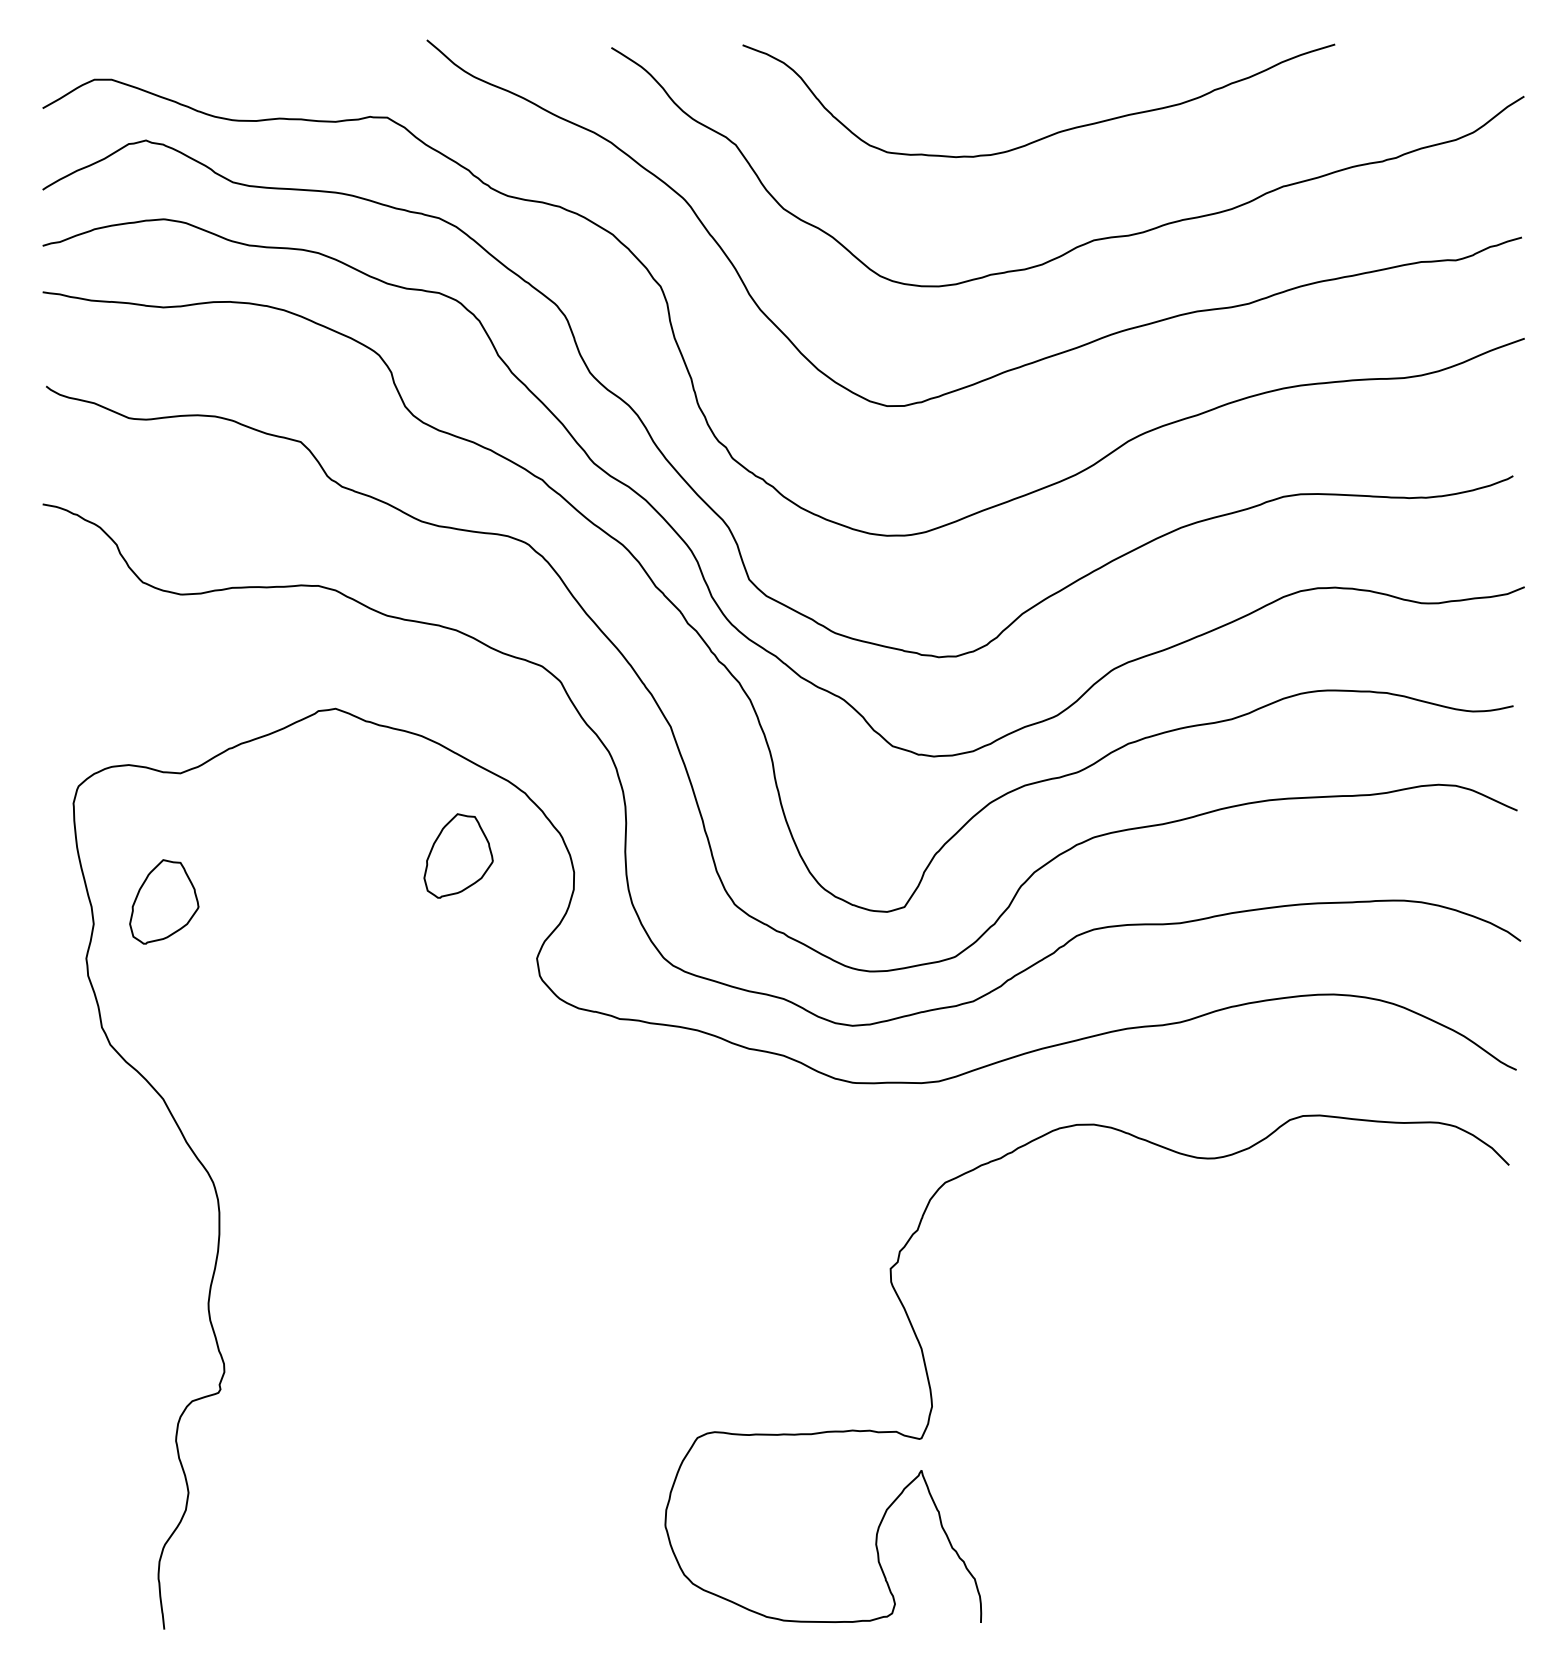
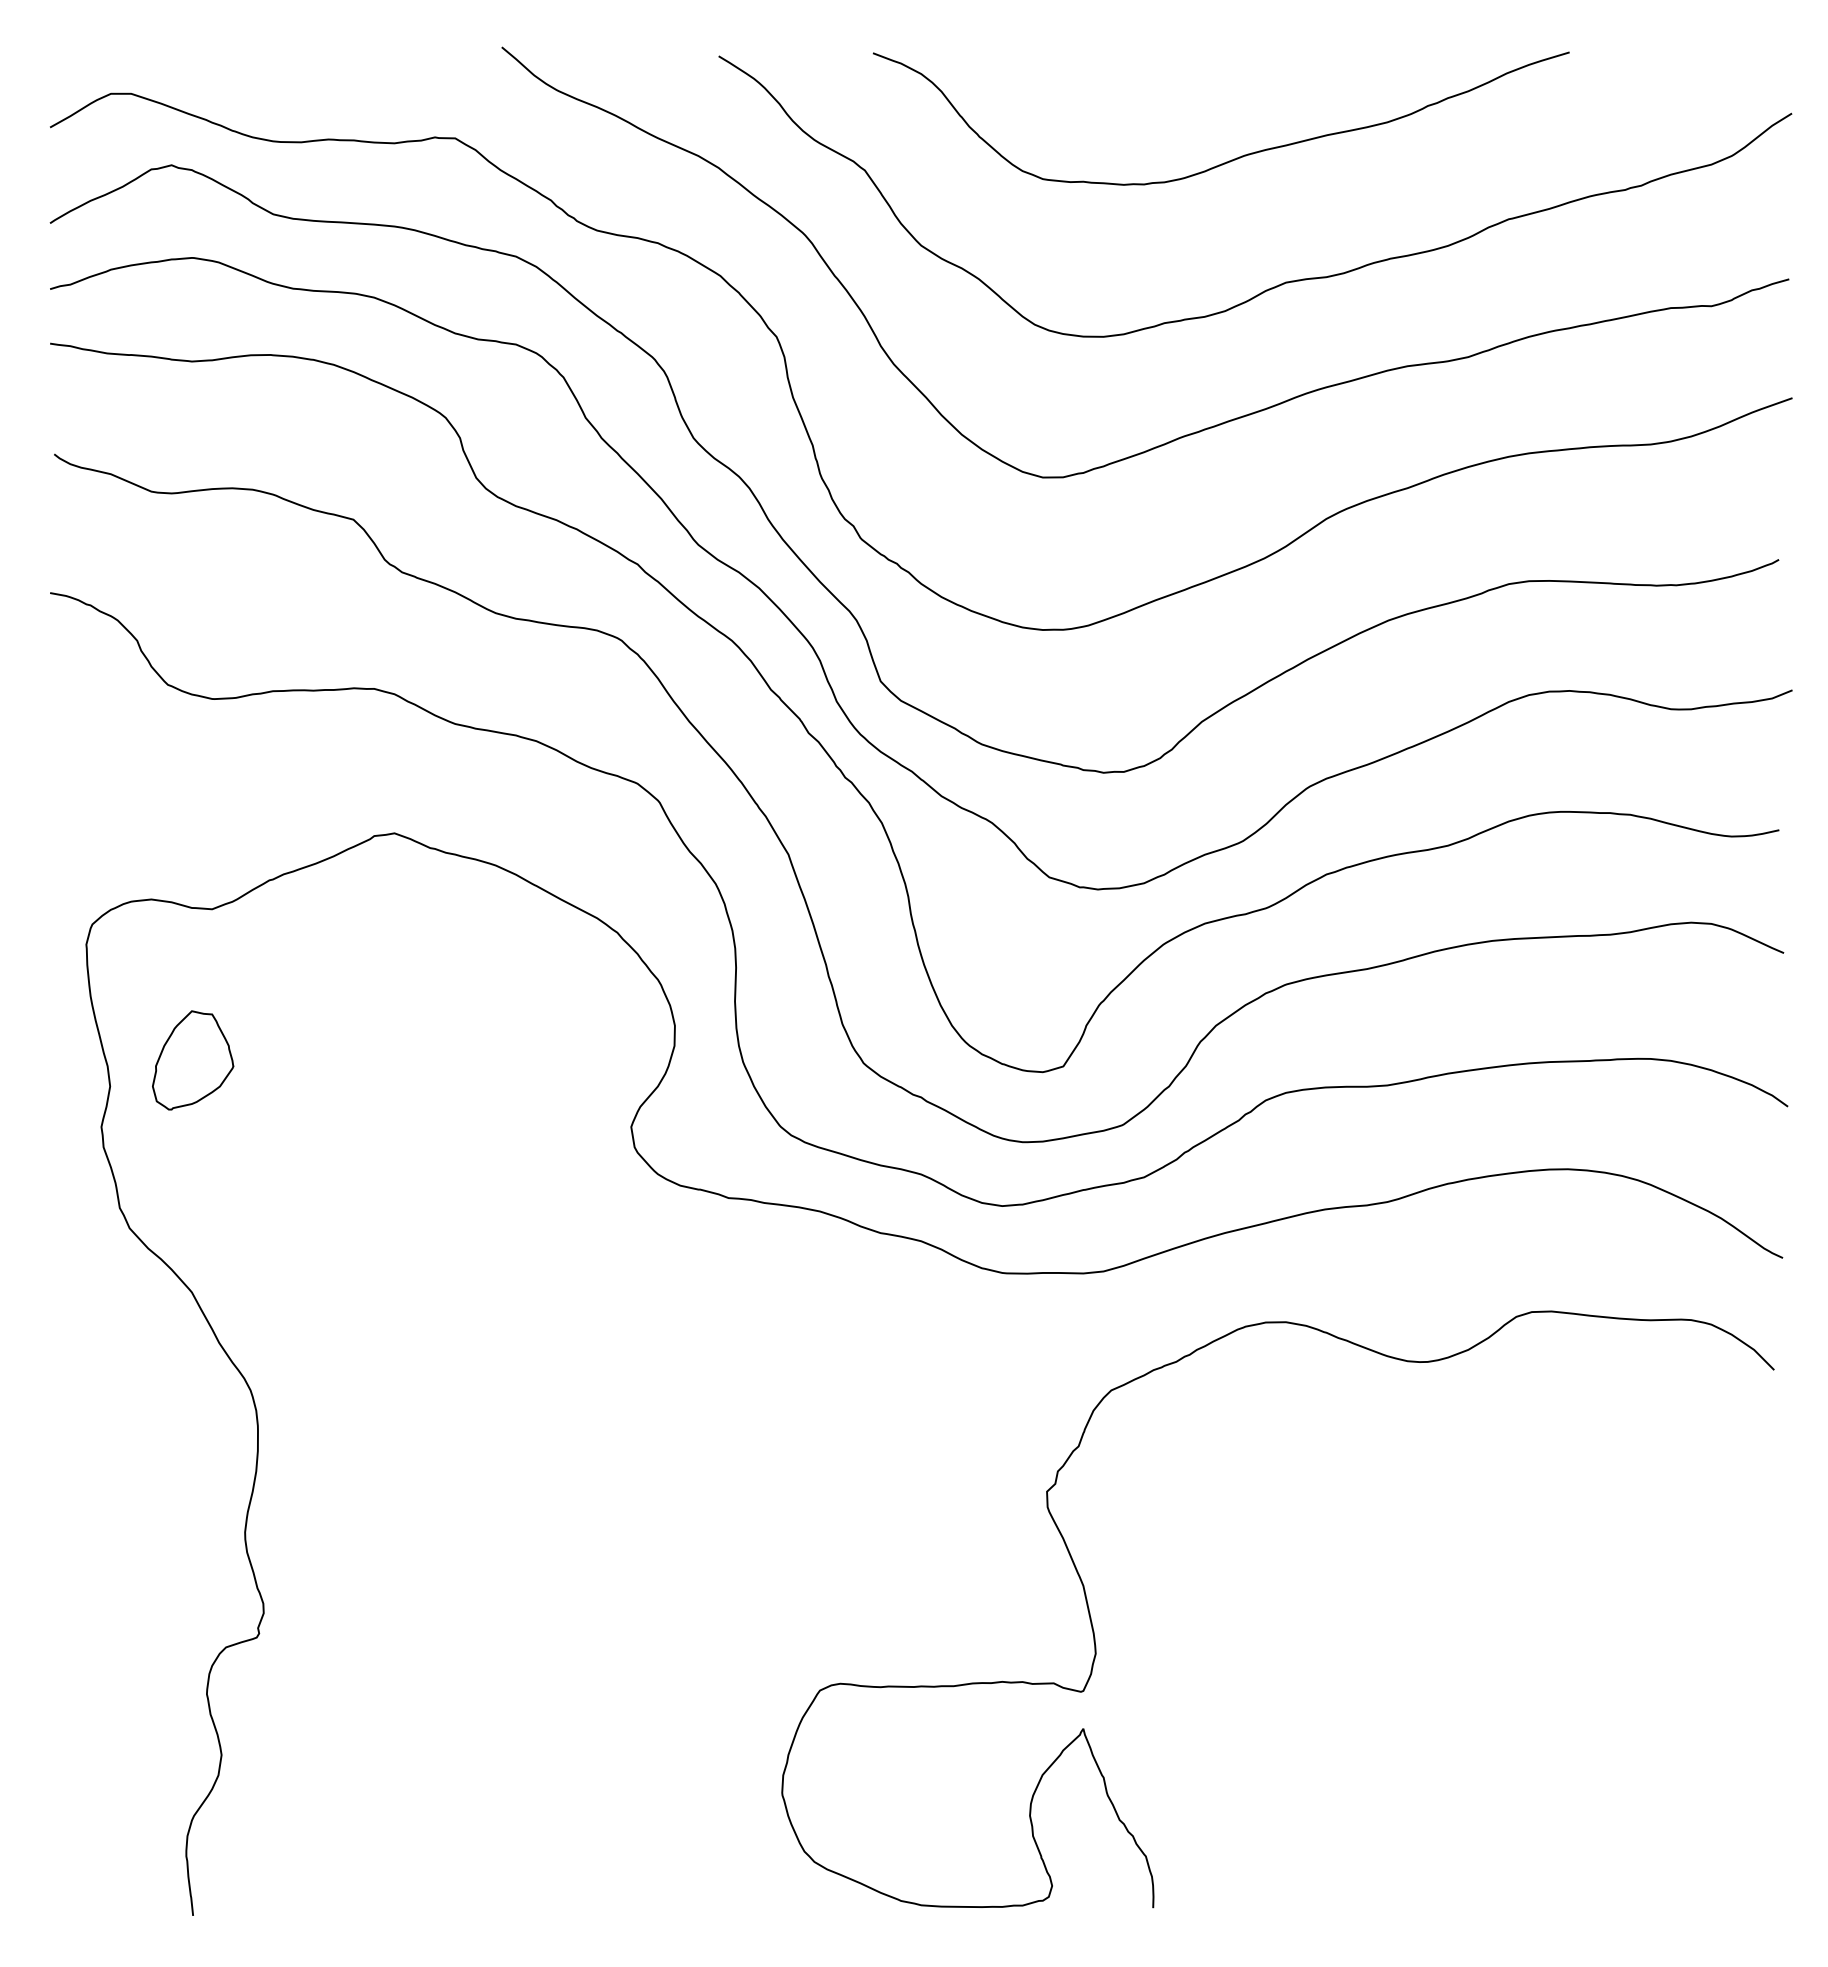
part: (458, 856) -> (539, 1006), removed

